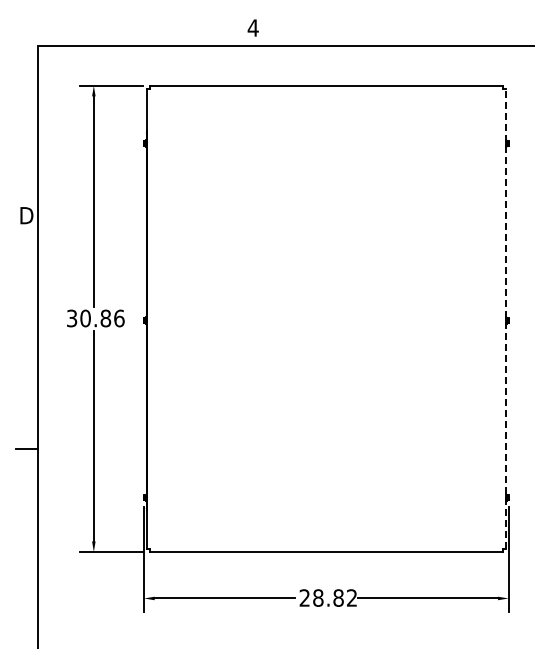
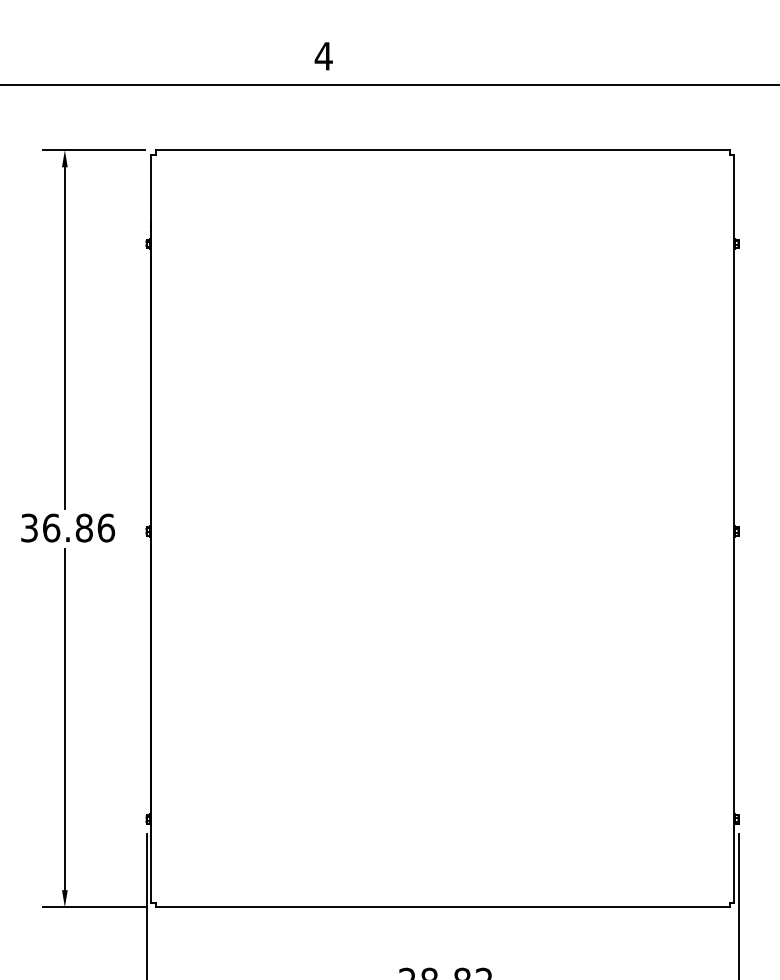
text: (85, 318) -> (51, 528), 30.86 -> 36.86
line: (506, 318) -> (735, 528), dashed -> solid

